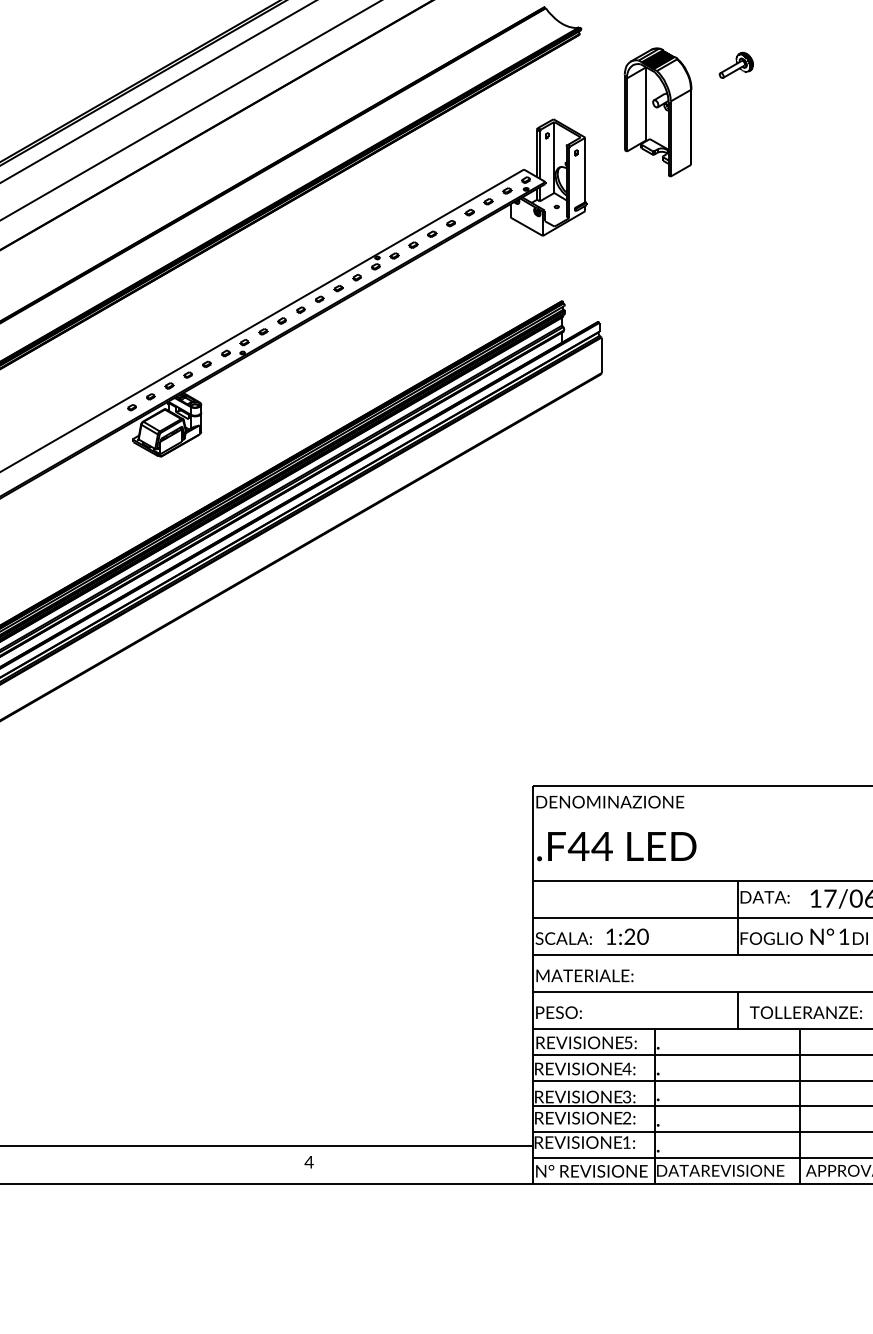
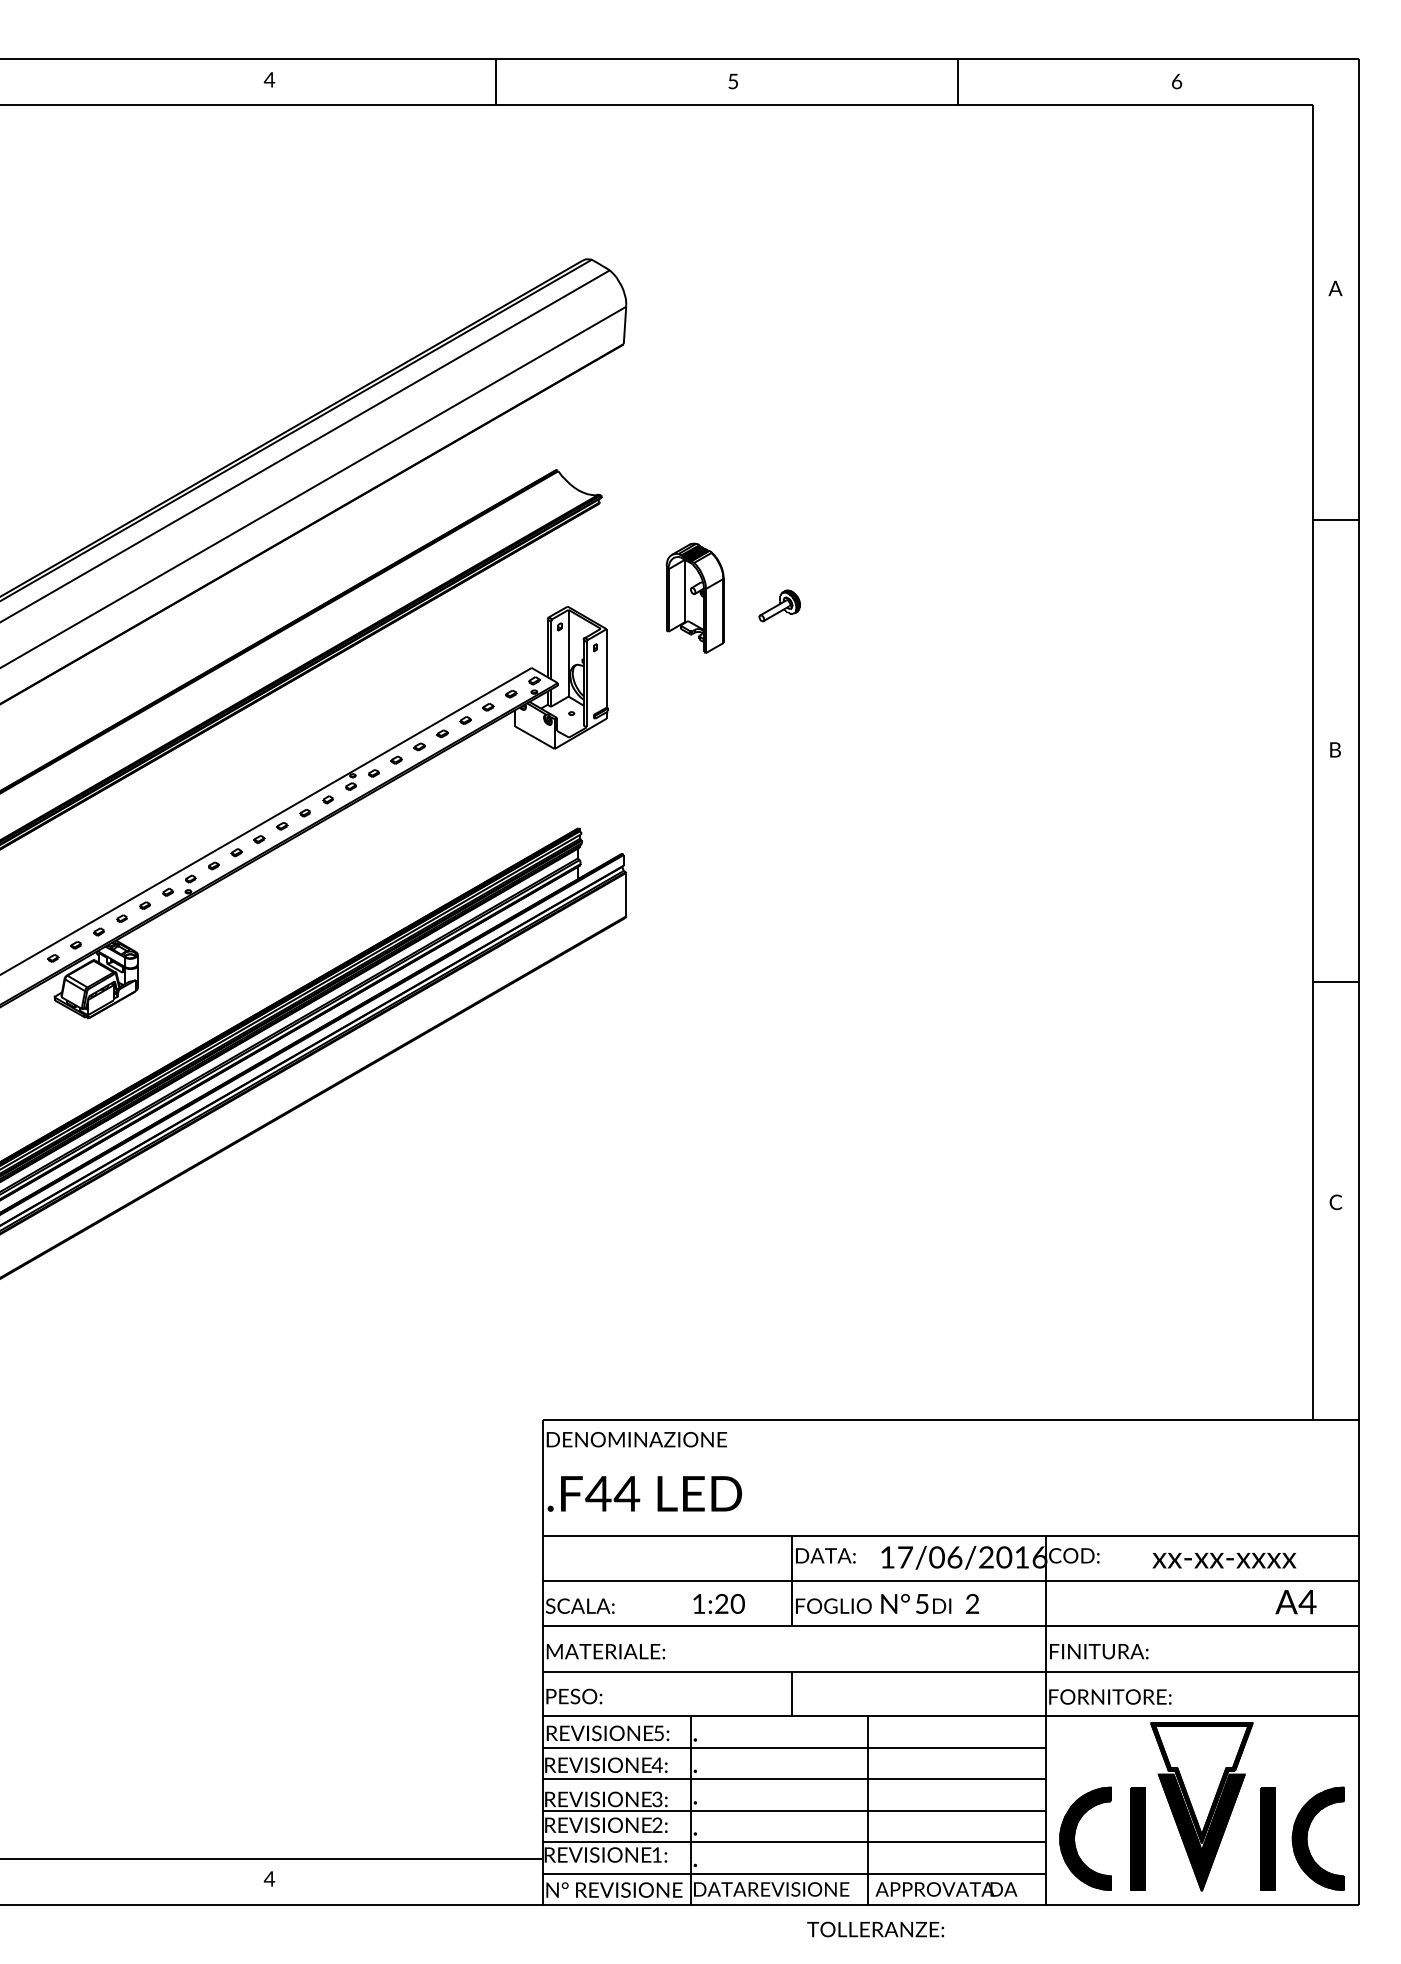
part: (736, 65) -> (779, 605), moved
part: (657, 112) -> (694, 598), size x0.7
text: (627, 936) -> (718, 1603), moved
text: (844, 936) -> (922, 1603), 1 -> 5
text: (805, 1012) -> (875, 1929), moved

